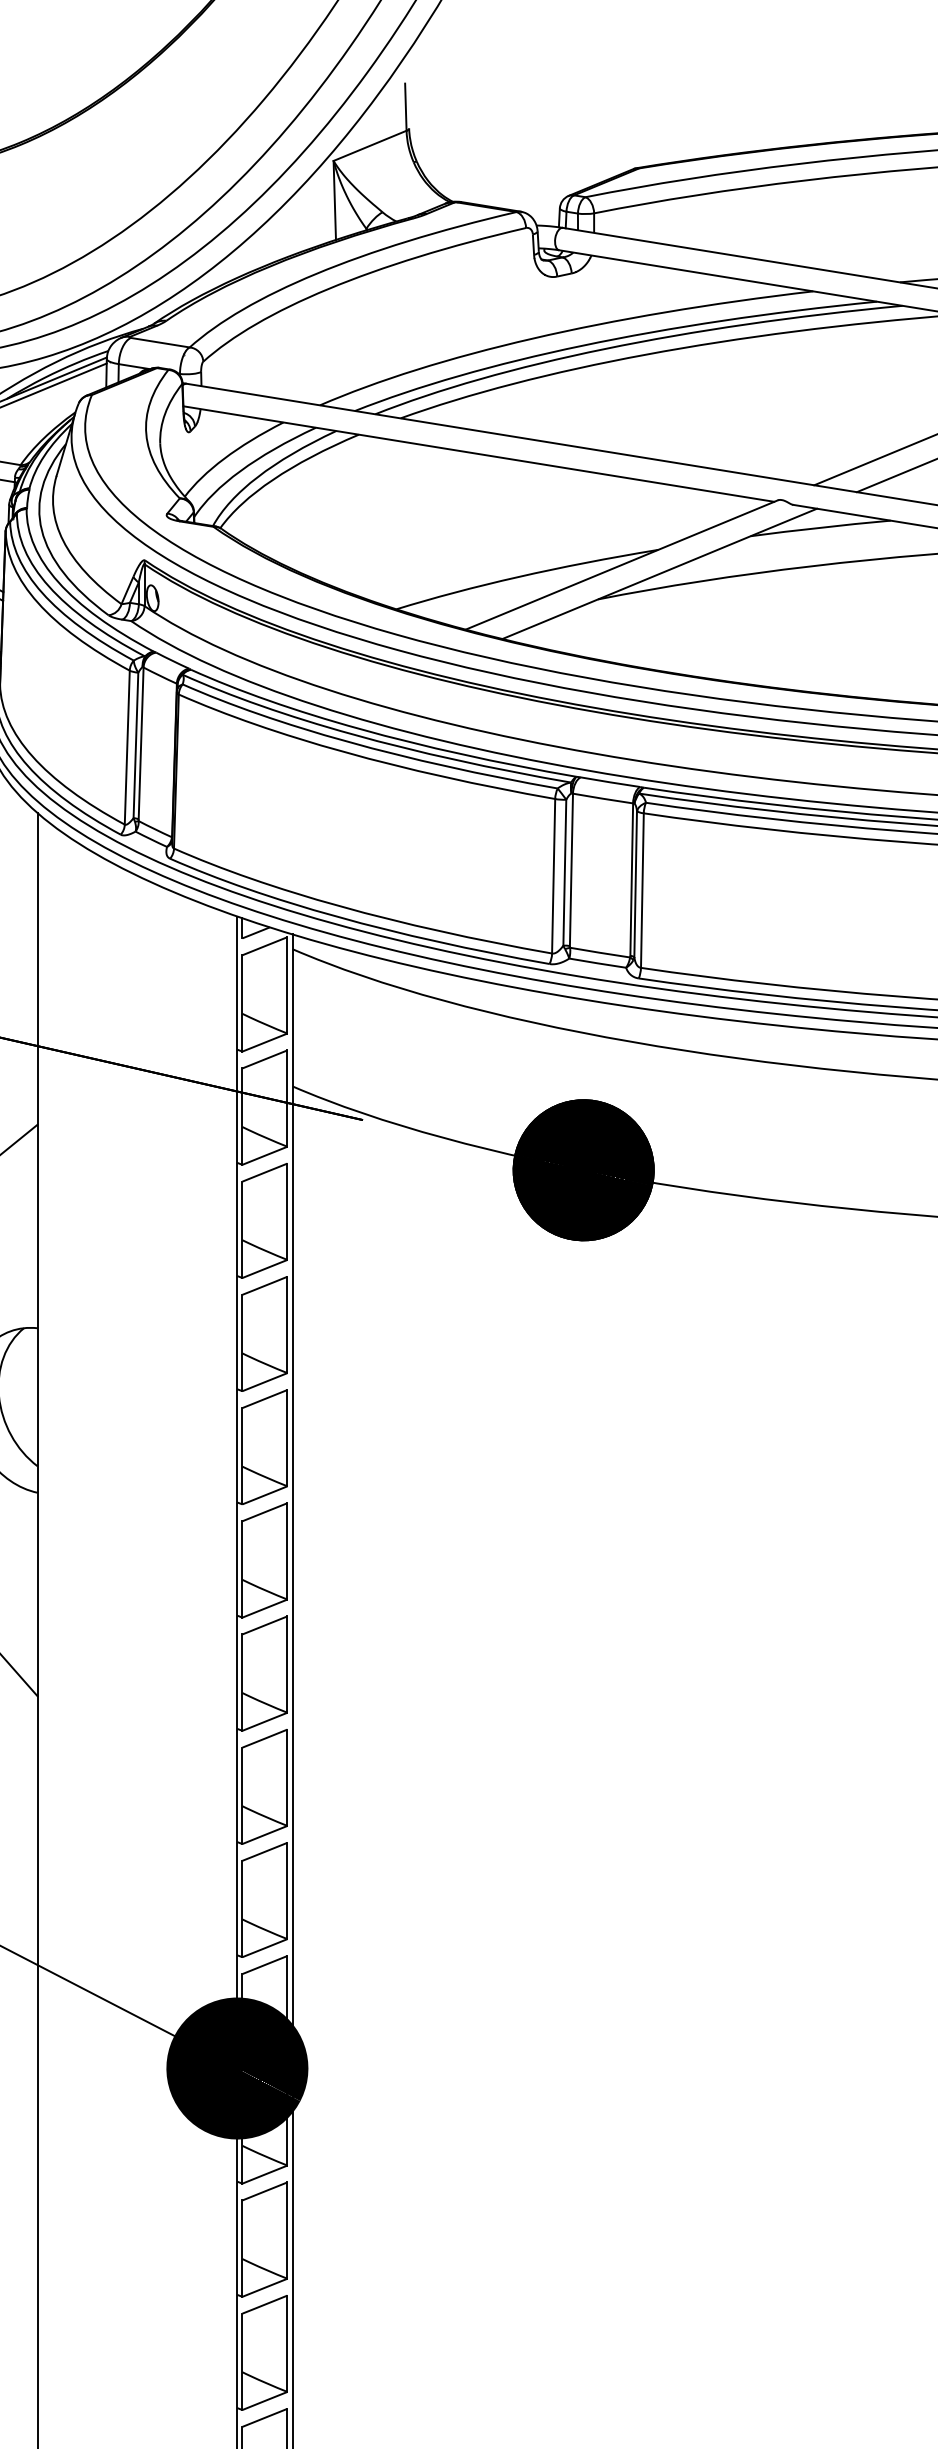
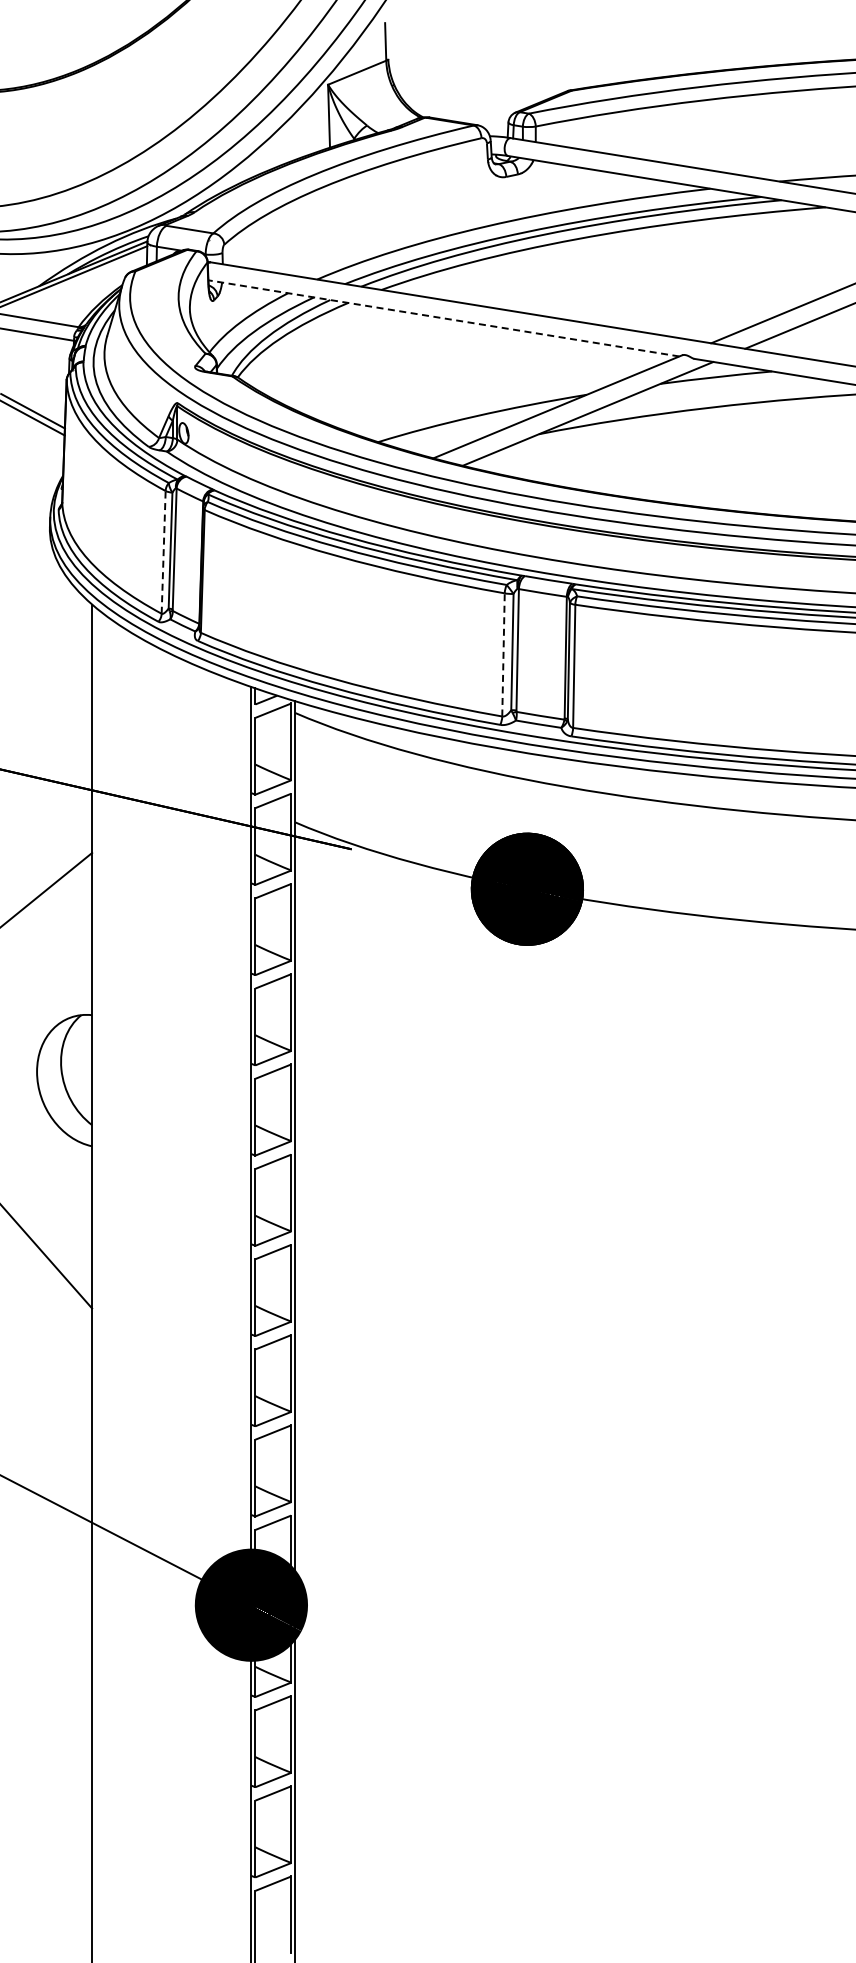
line: (478, 454) -> (443, 318), solid -> dashed
line: (127, 746) -> (163, 551), solid -> dashed
line: (553, 875) -> (503, 654), solid -> dashed

